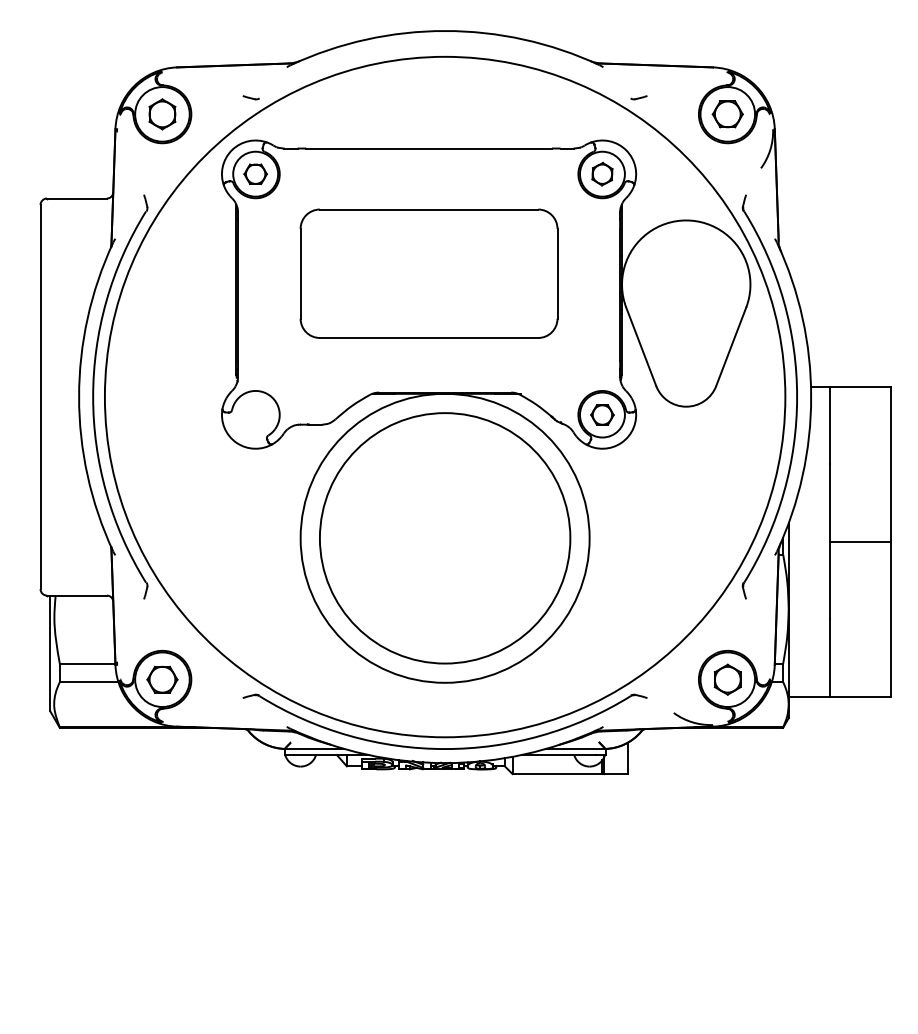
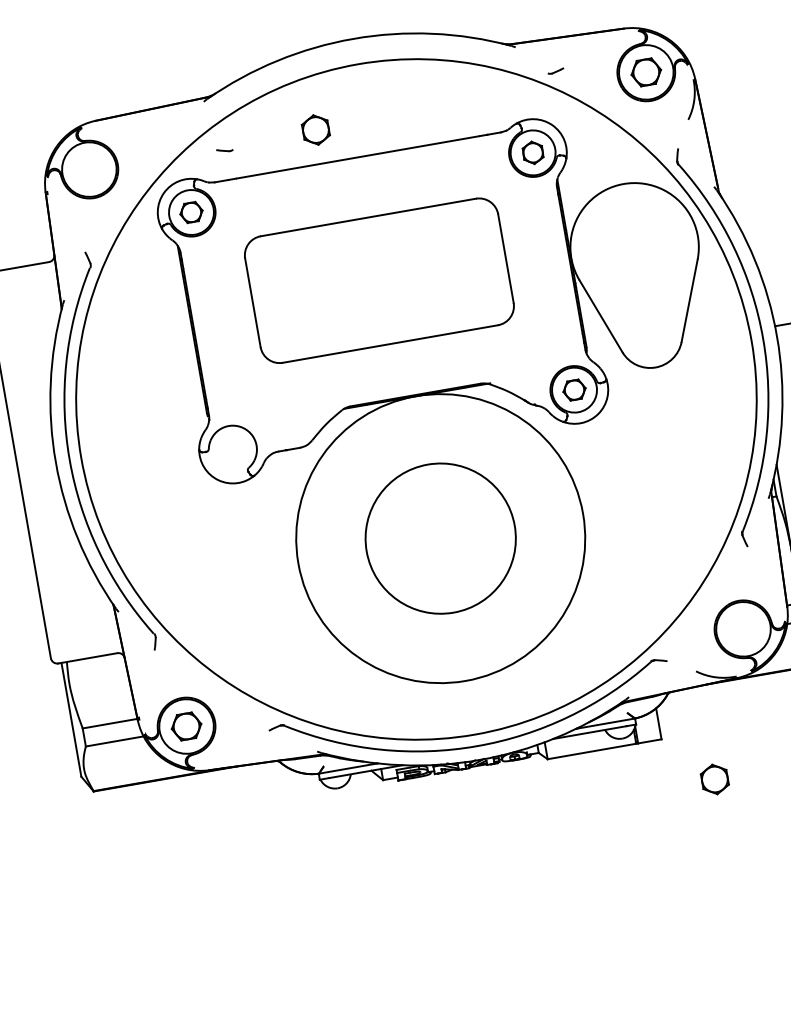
part: (250, 97) -> (224, 150), moved
part: (162, 114) -> (316, 130), moved
circle: (444, 538) -> (440, 538), size x0.6
part: (727, 679) -> (714, 779), moved

